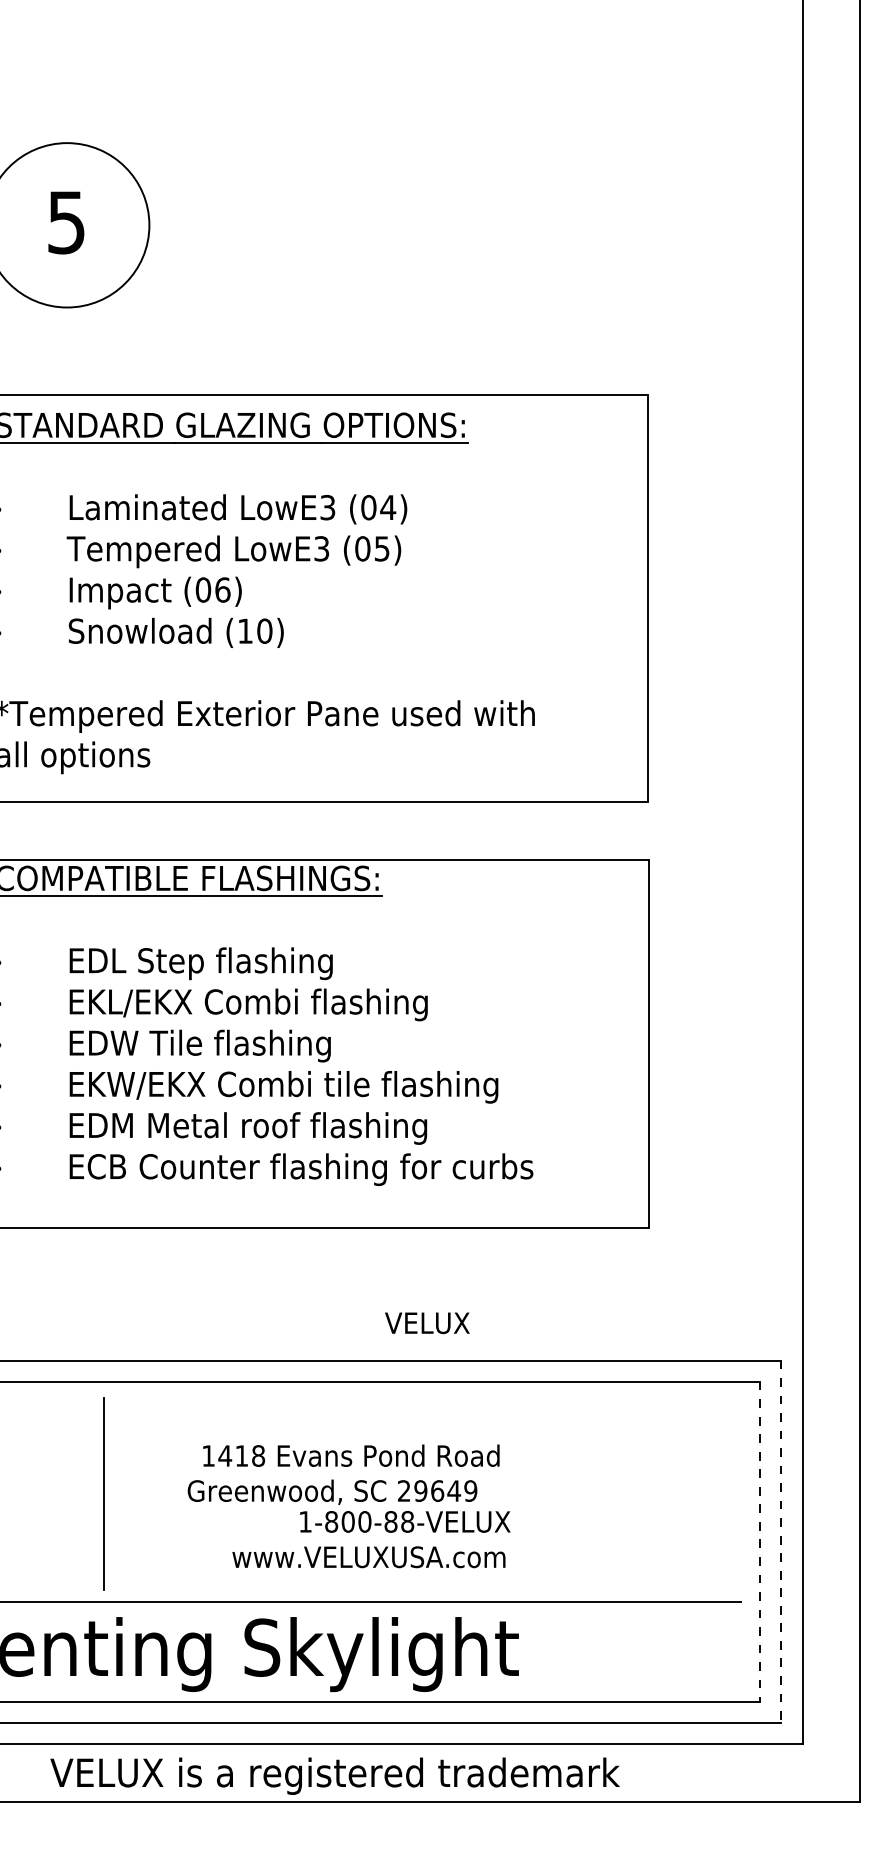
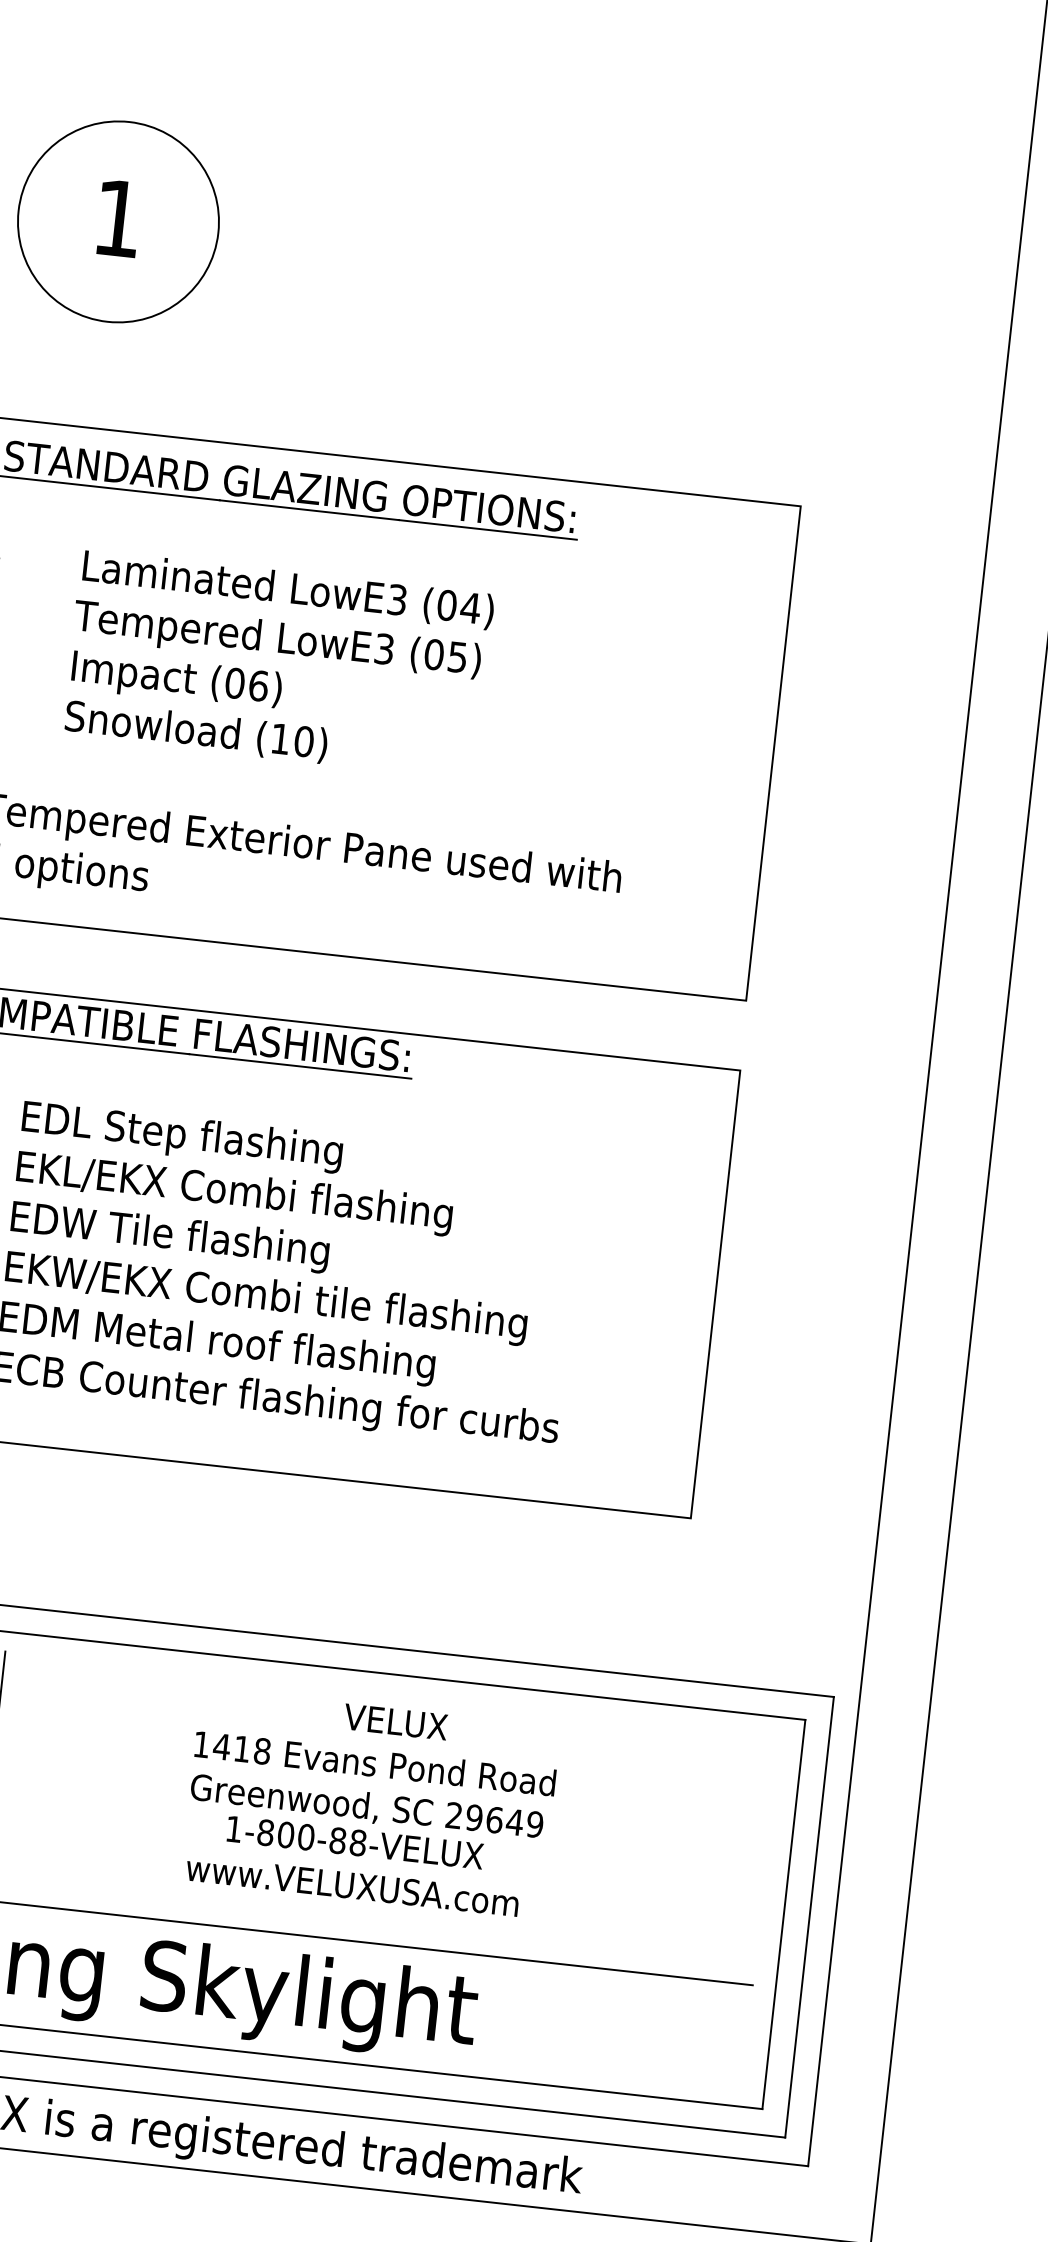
text: (66, 222) -> (118, 218), 5 -> 1
text: (427, 1323) -> (395, 1722), moved
text: (351, 1455) -> (375, 1763), moved
text: (332, 1491) -> (366, 1806), moved
line: (760, 1542) -> (784, 1915), dashed -> solid
line: (781, 1542) -> (809, 1918), dashed -> solid
text: (368, 1557) -> (352, 1886), moved

